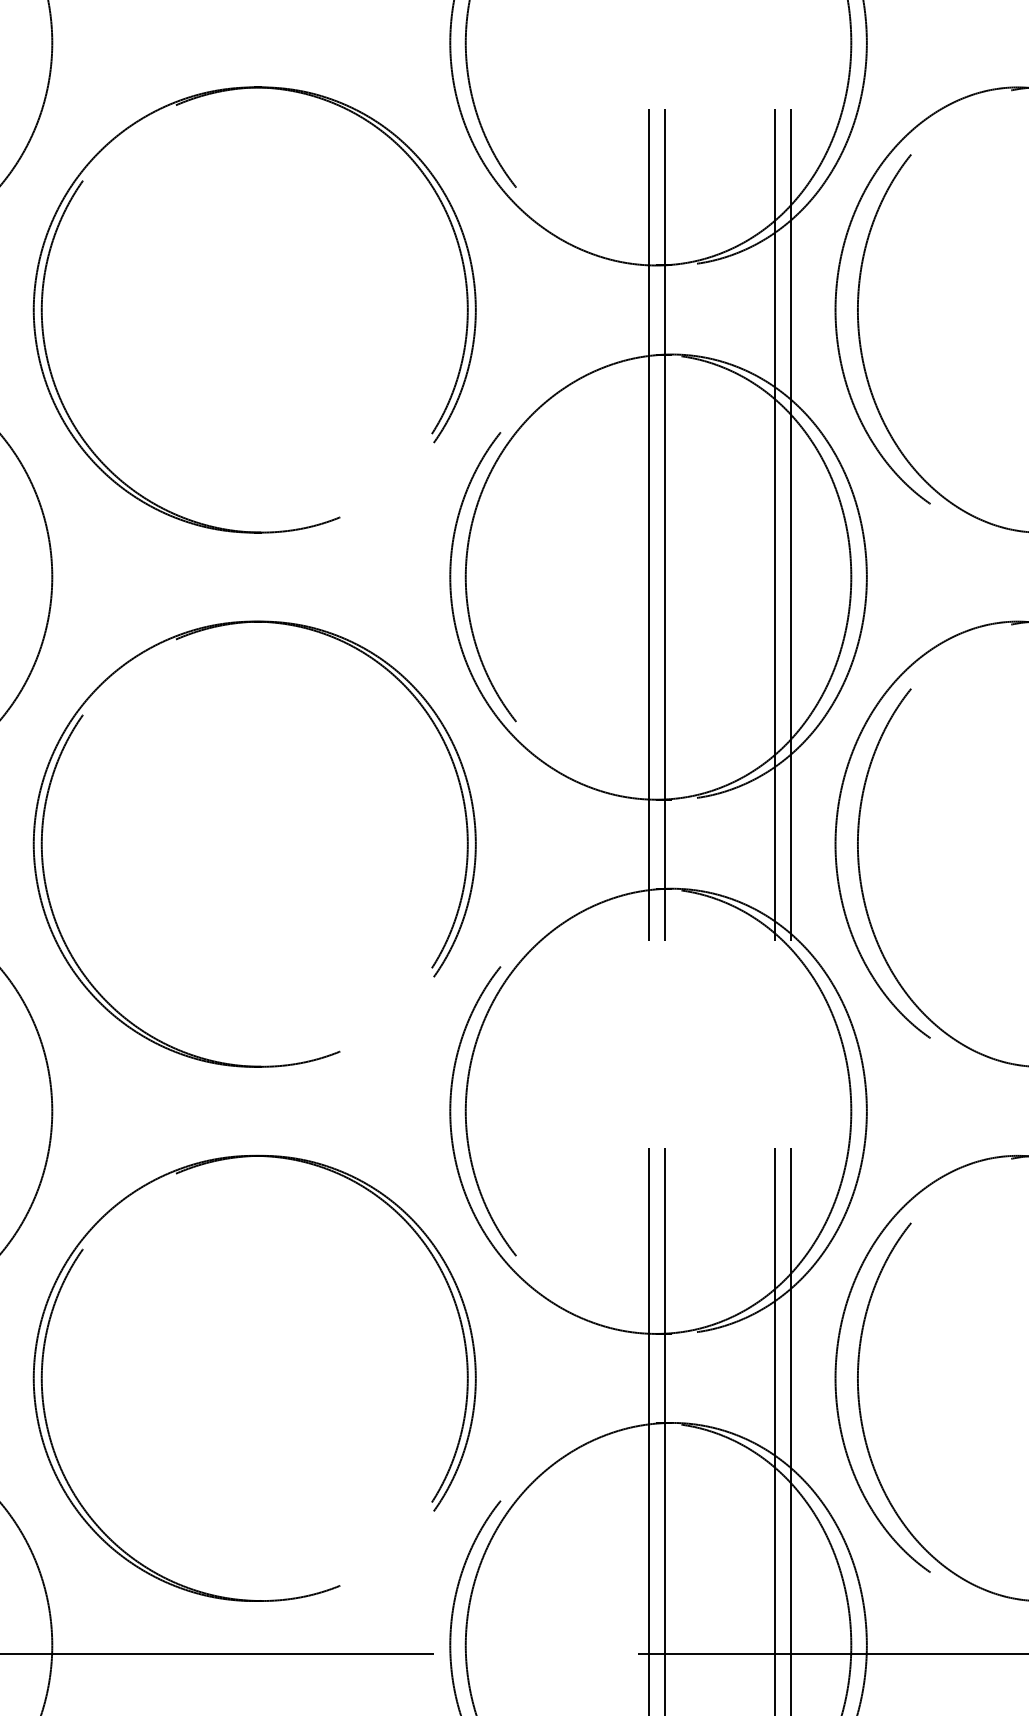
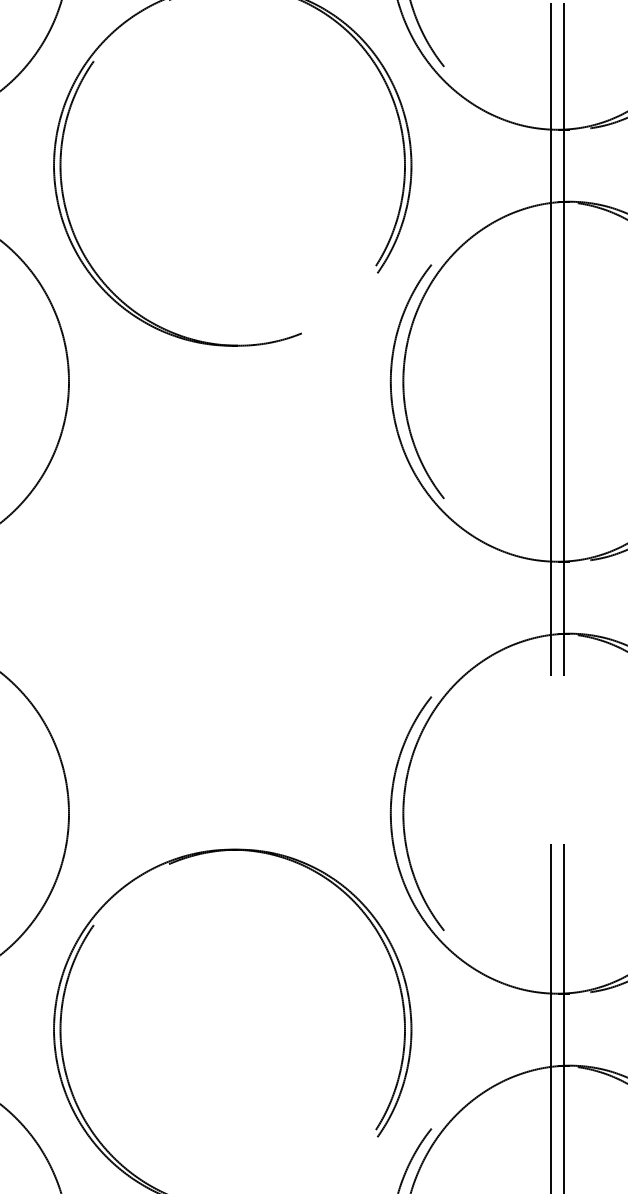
part: (43, 831) -> (61, 587), removed

